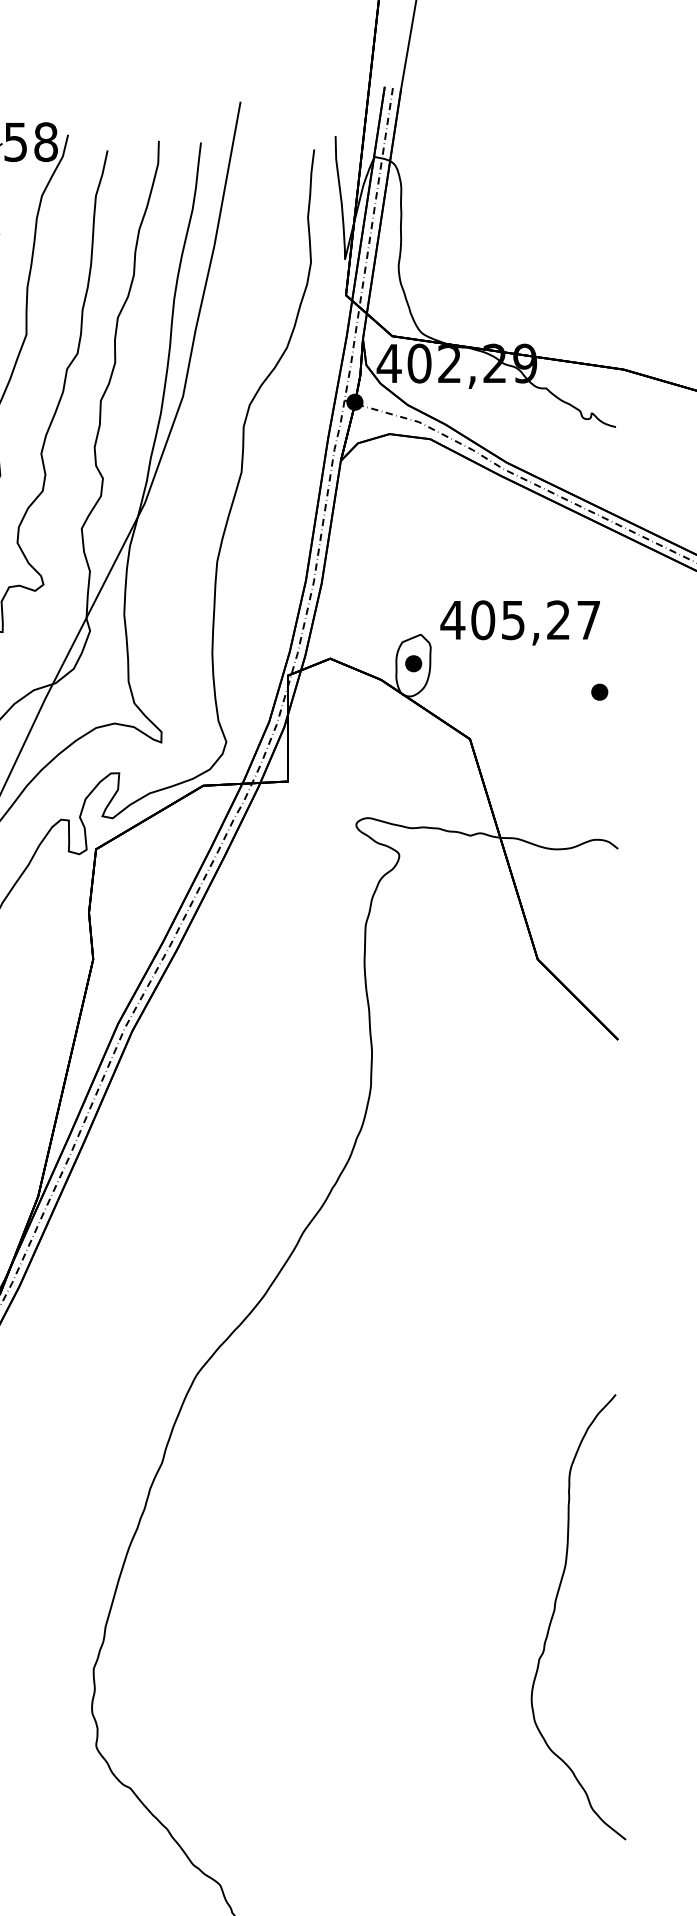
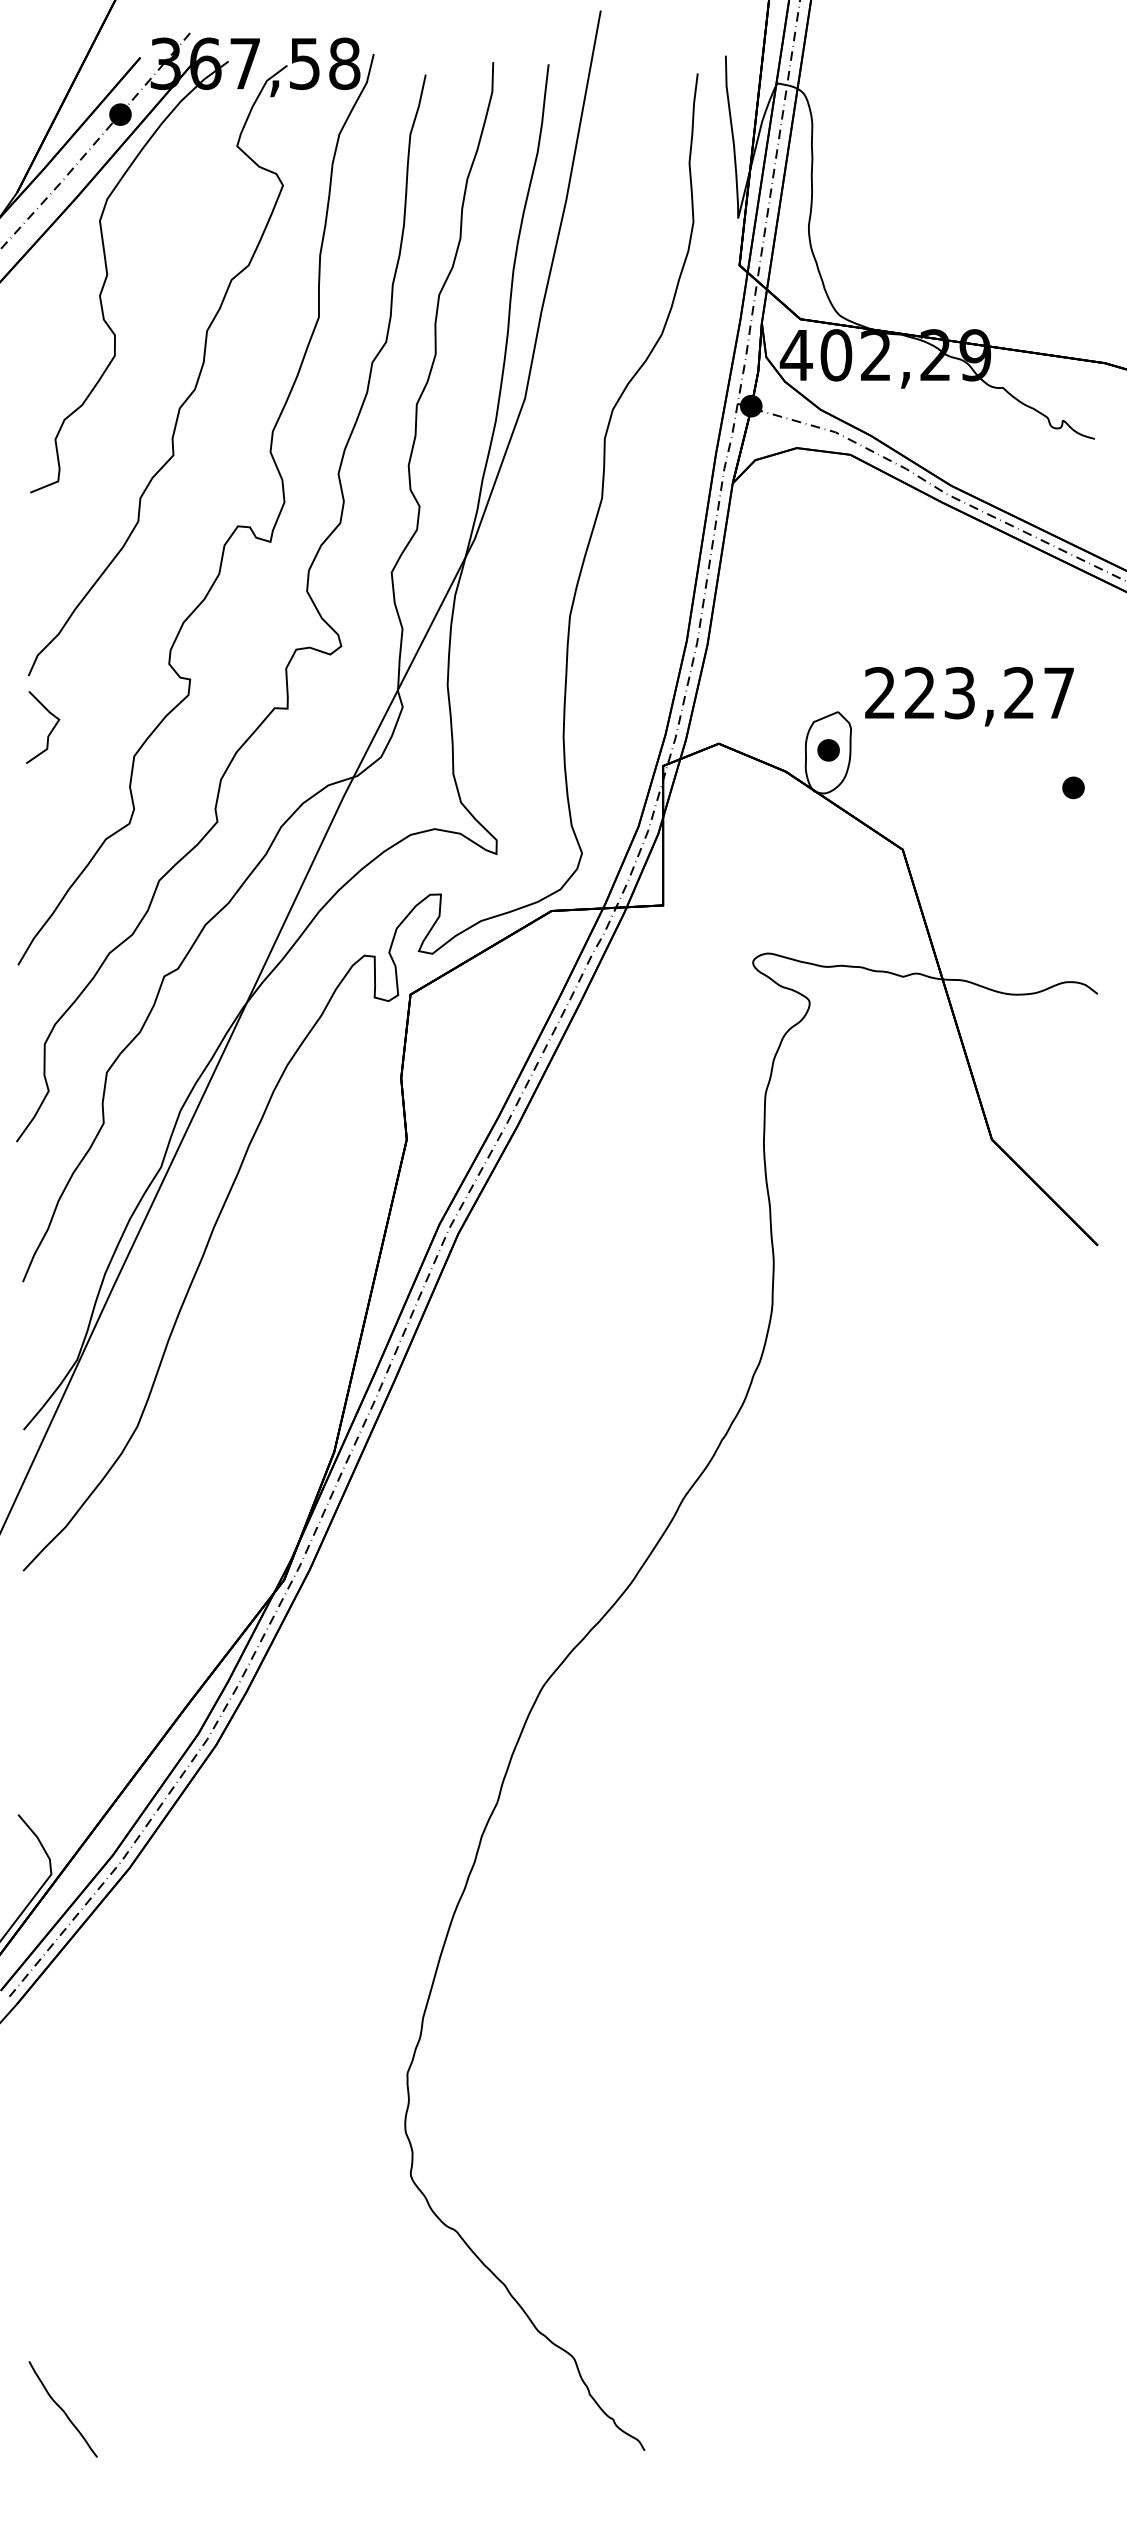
text: (481, 620) -> (918, 693), 405,27 -> 223,27
curve: (554, 1611) -> (1014, 1998), removed

